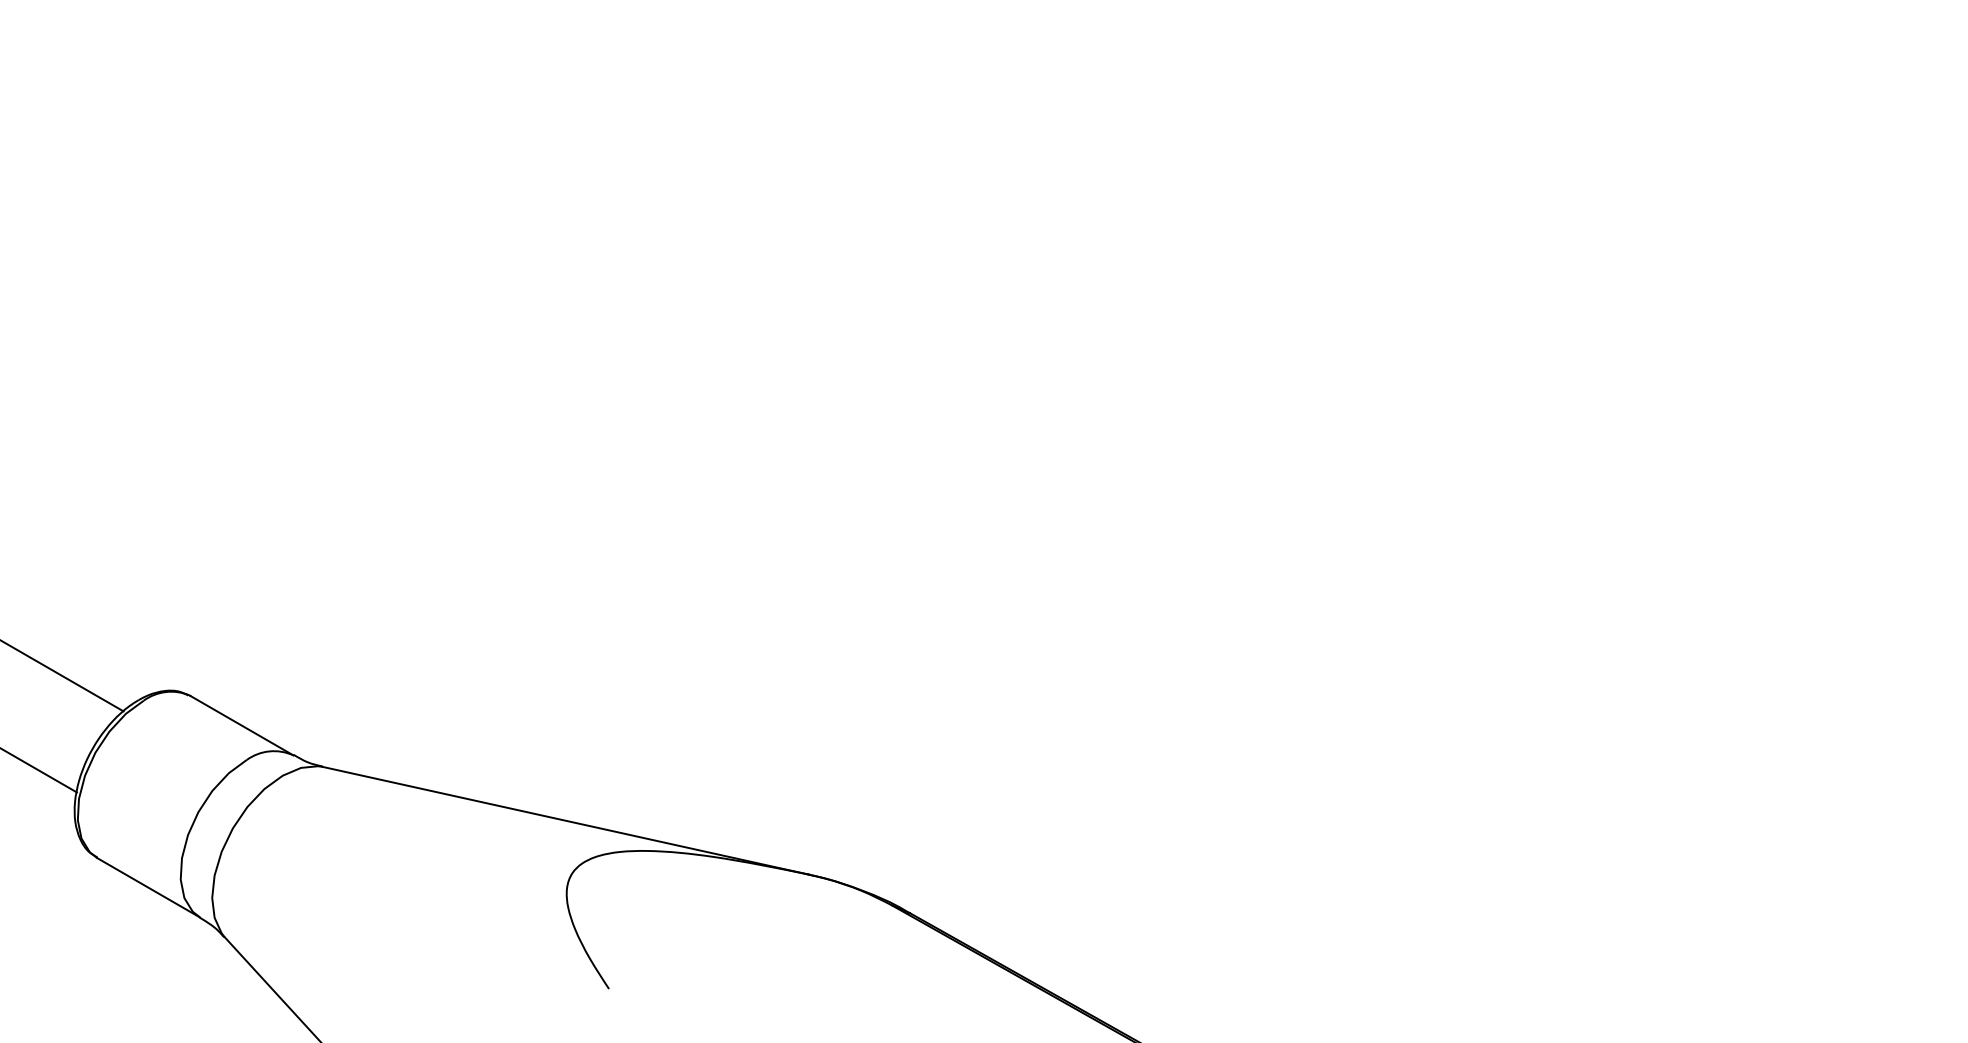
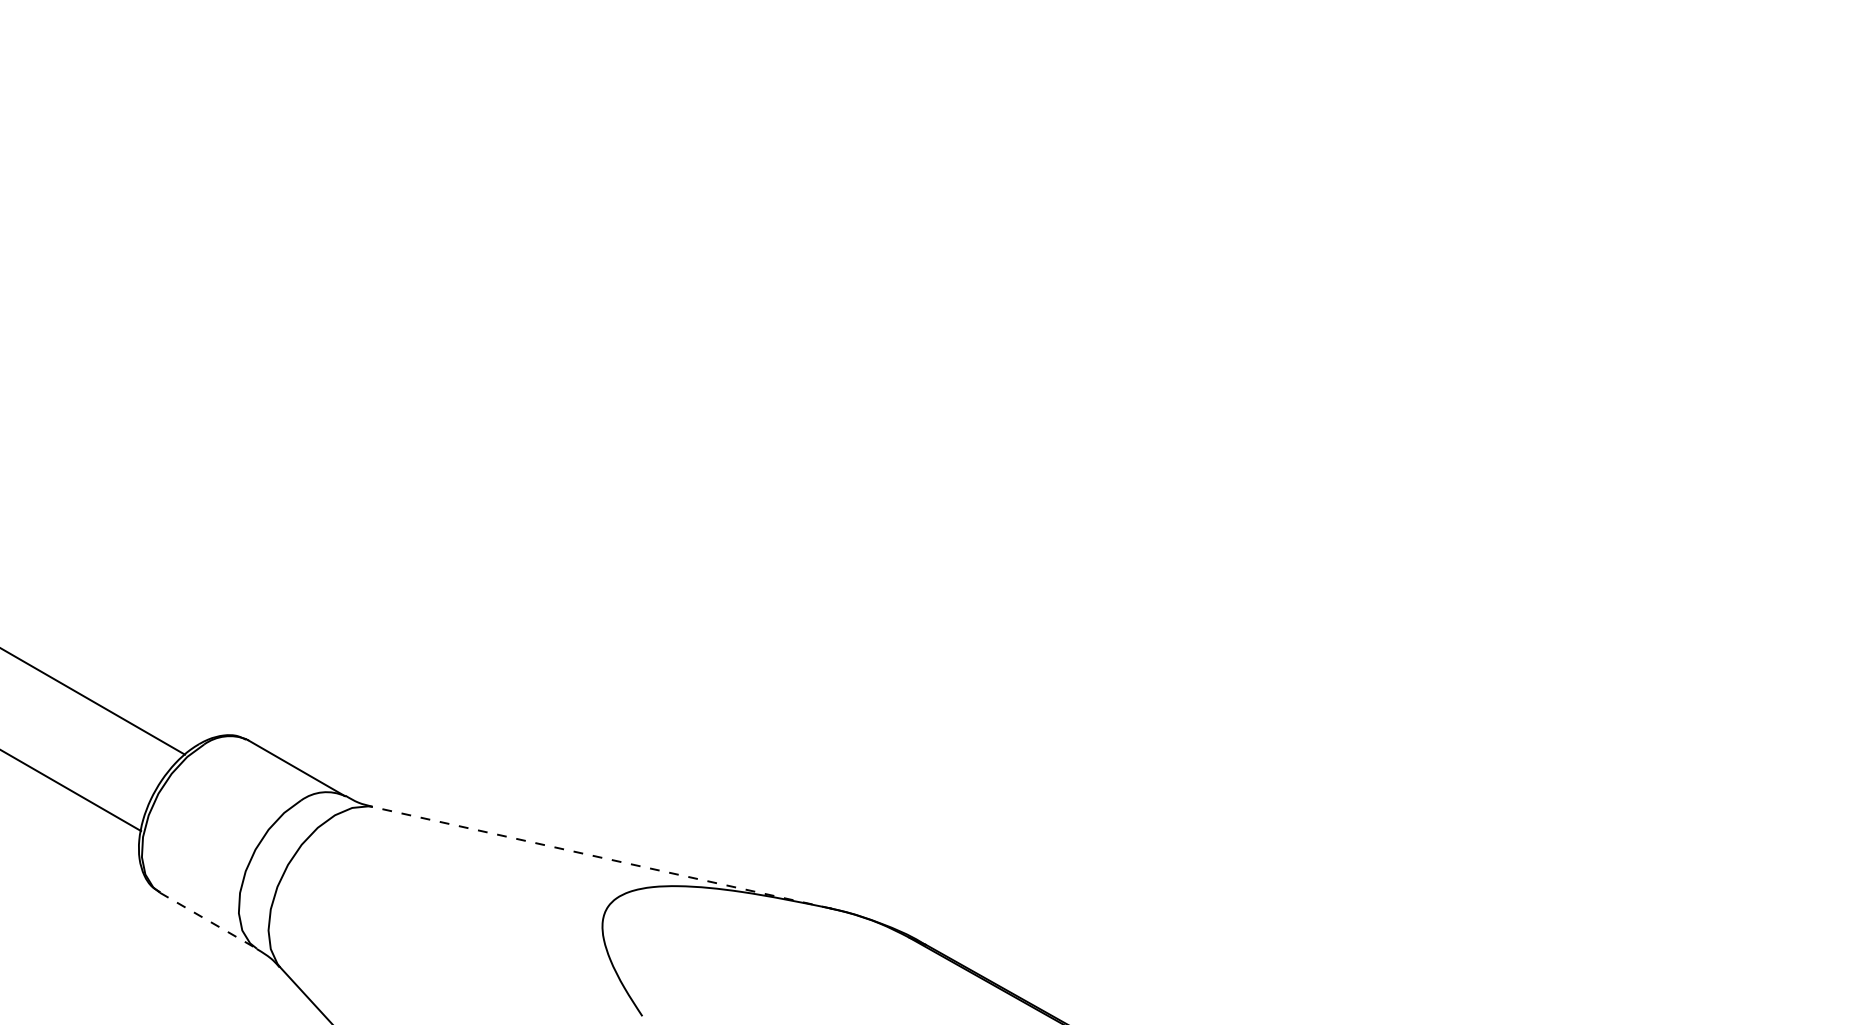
line: (566, 820) -> (602, 857), solid -> dashed
line: (148, 887) -> (208, 920), solid -> dashed

